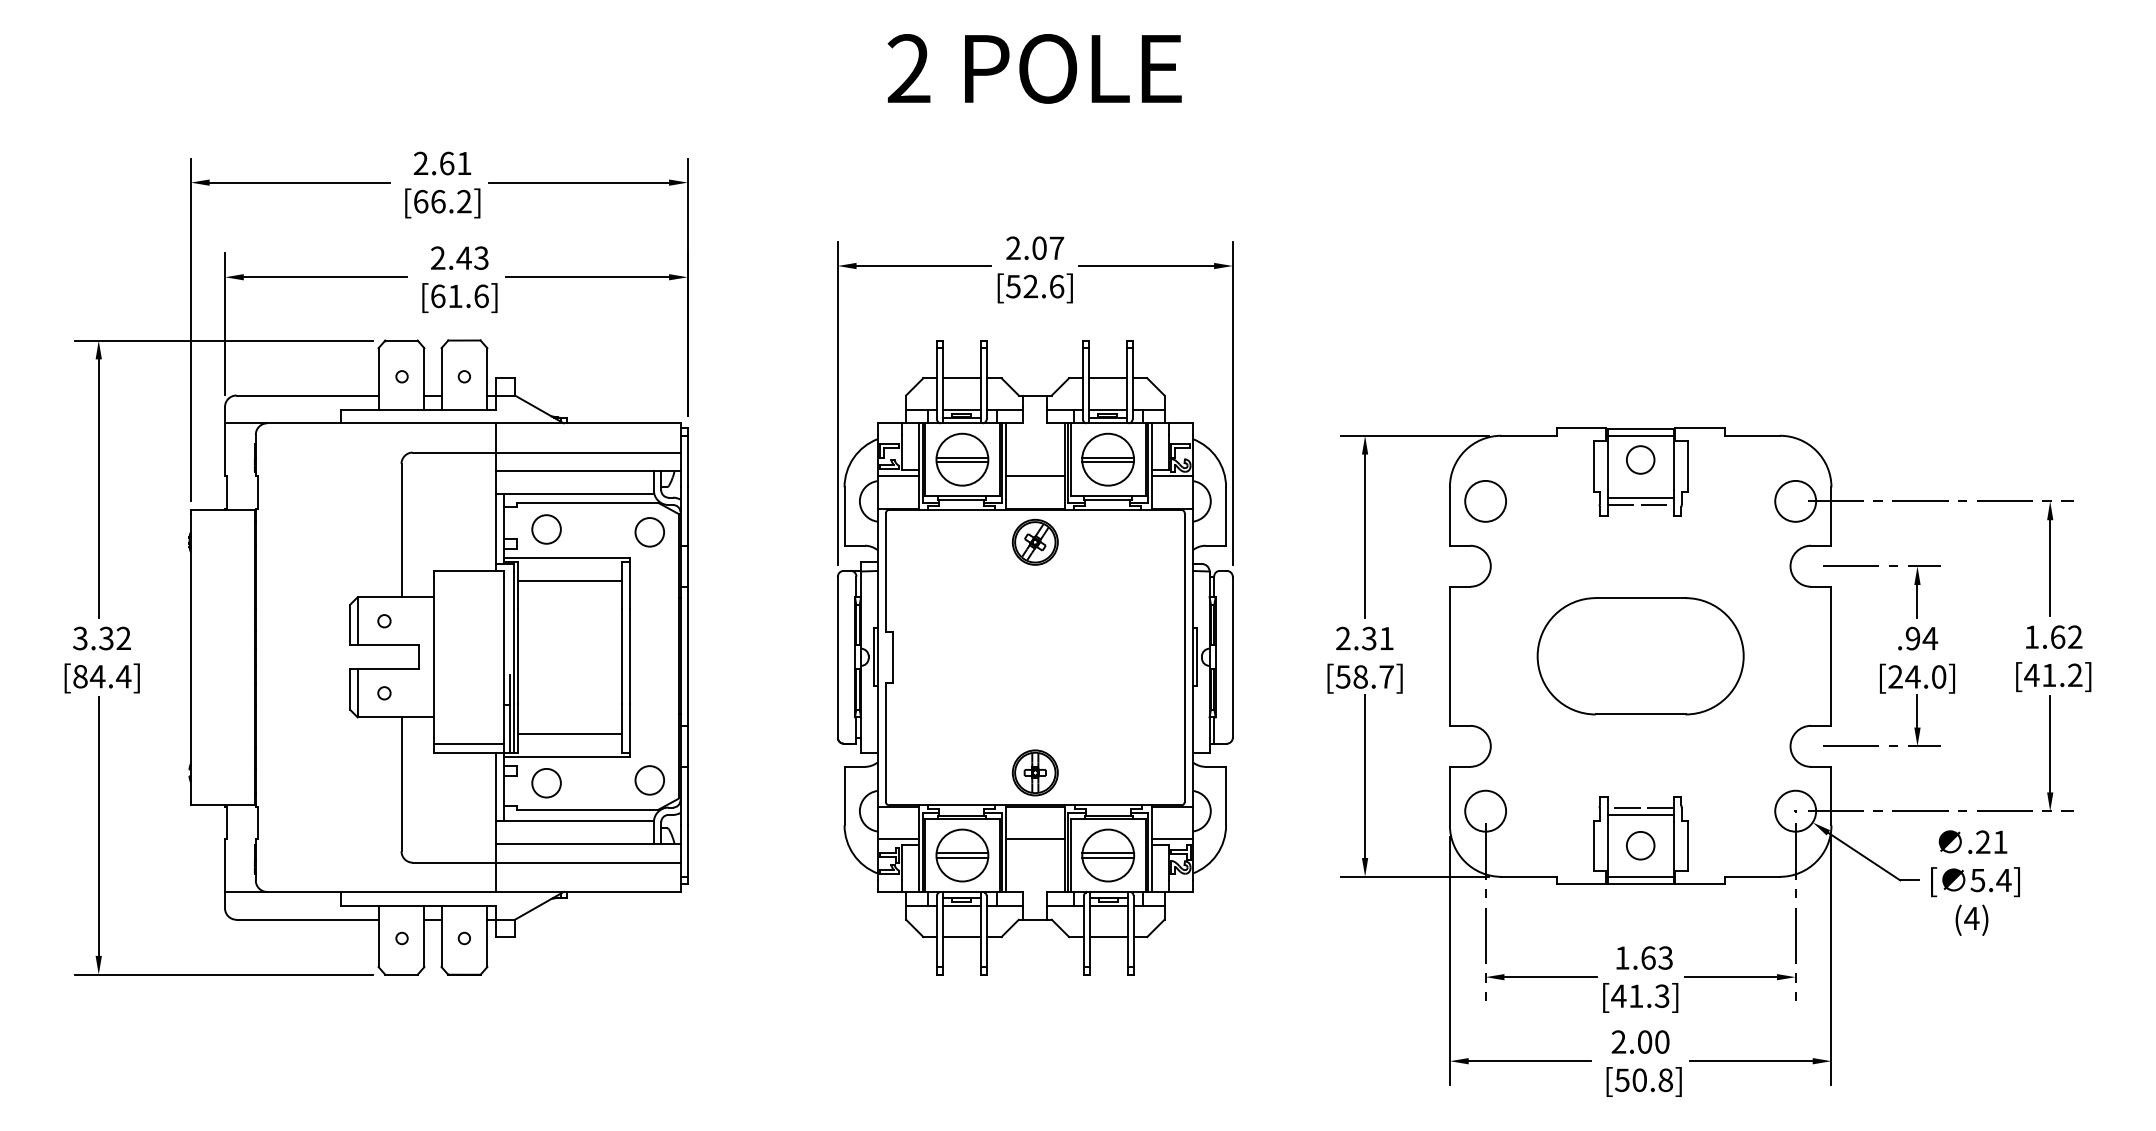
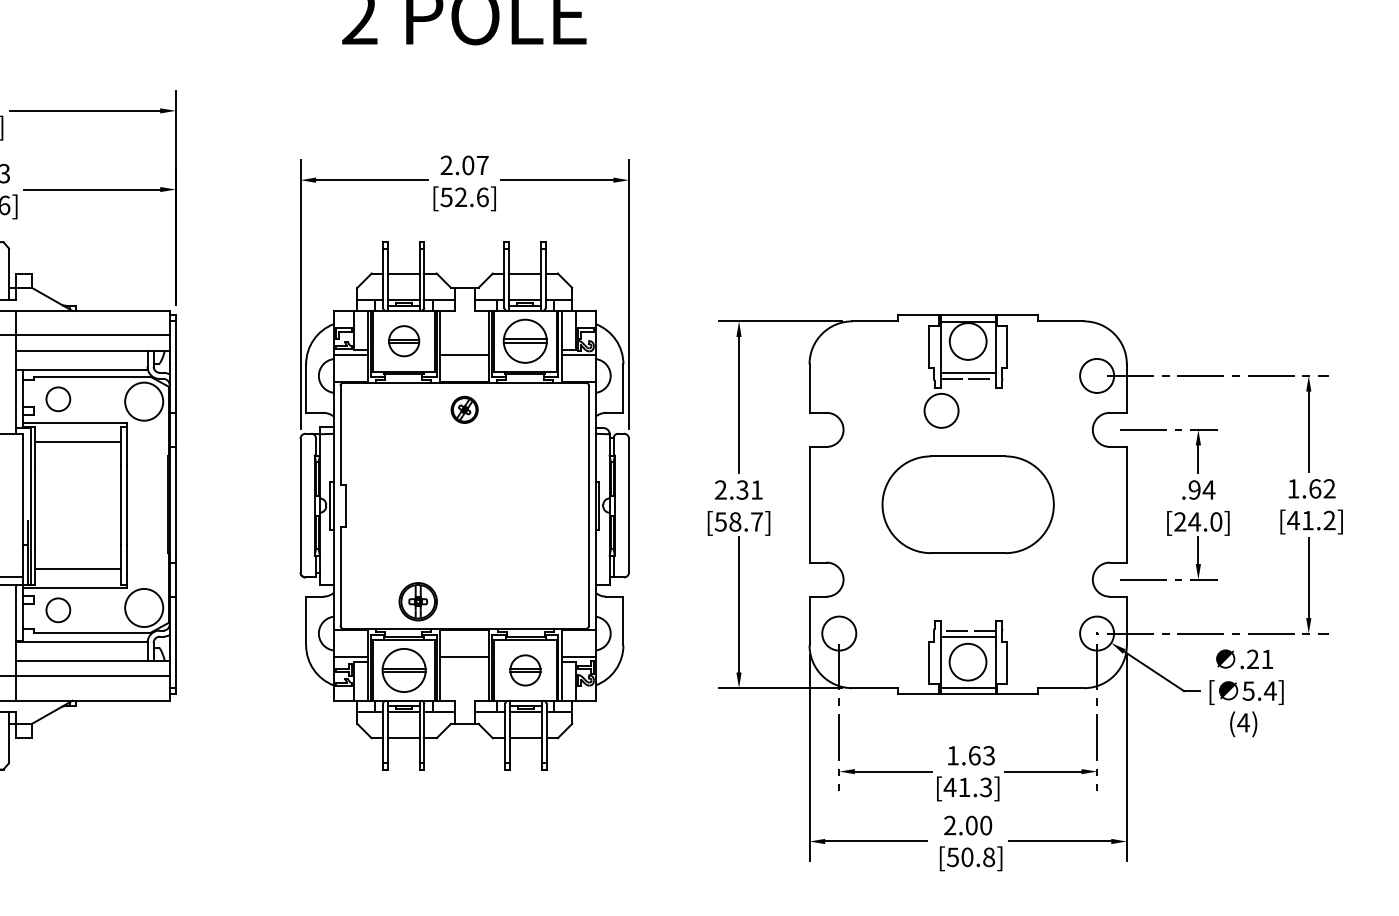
part: (962, 459) -> (404, 341), size x0.7
circle: (1640, 459) -> (968, 341), size x1.6
circle: (1485, 501) -> (941, 410), moved
circle: (649, 532) -> (143, 401), size x1.6
part: (1034, 541) -> (464, 409), size x0.7
part: (1034, 772) -> (417, 601), moved
circle: (649, 780) -> (143, 608), size x1.6
circle: (1640, 845) -> (968, 662), size x1.6
part: (1108, 855) -> (525, 670), size x0.7

